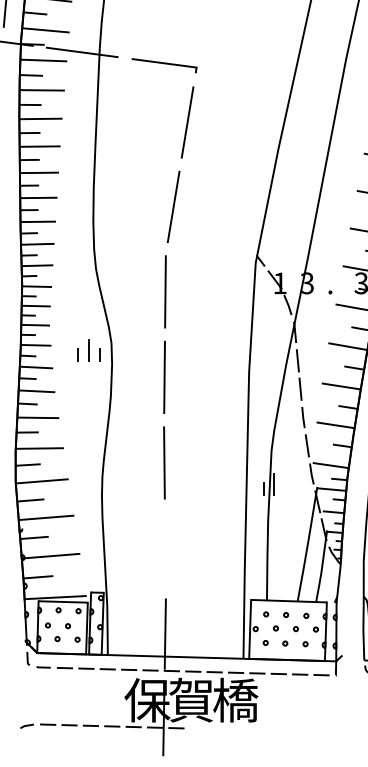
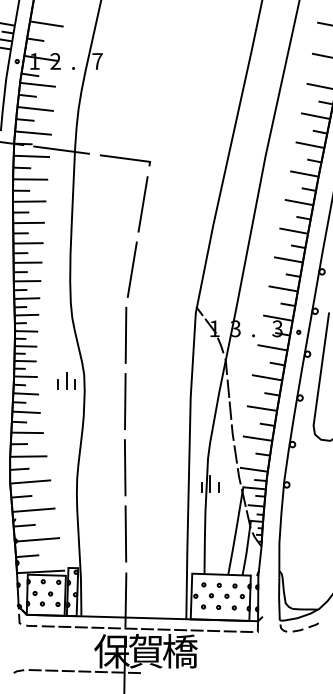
line: (285, 488) -> (218, 487), added
line: (164, 547) -> (125, 533), added

